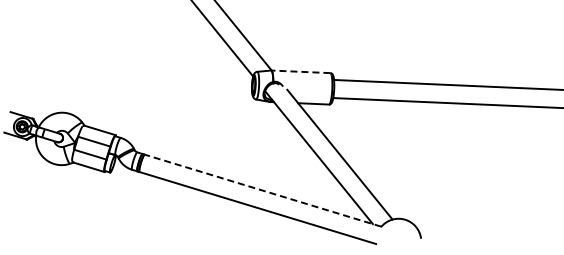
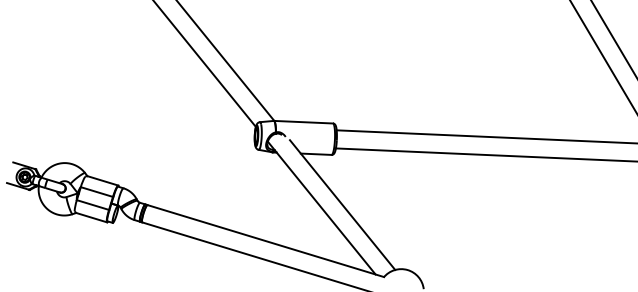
line: (300, 72) -> (303, 122), dashed -> solid
line: (262, 191) -> (265, 241), dashed -> solid

